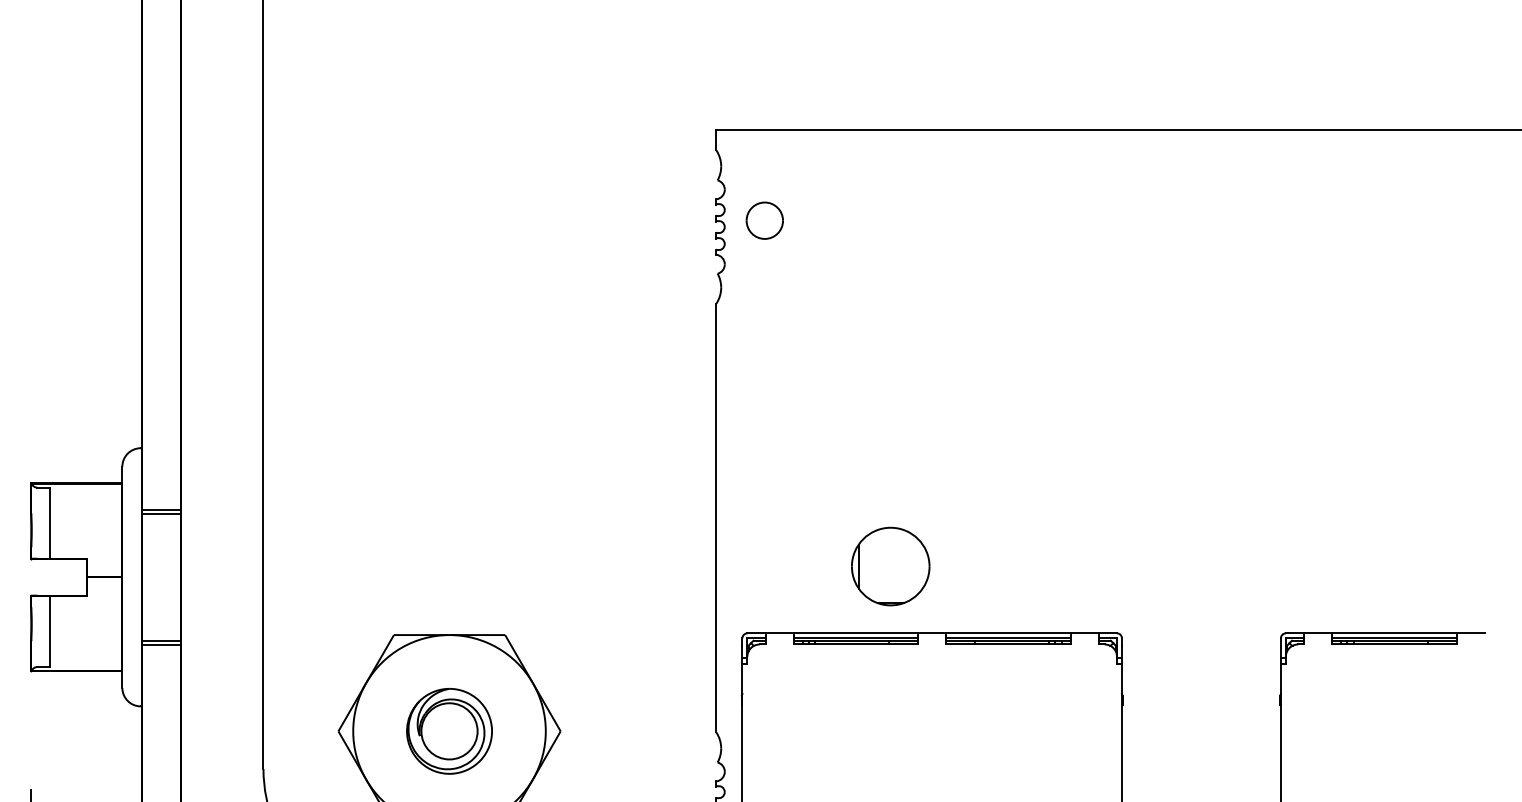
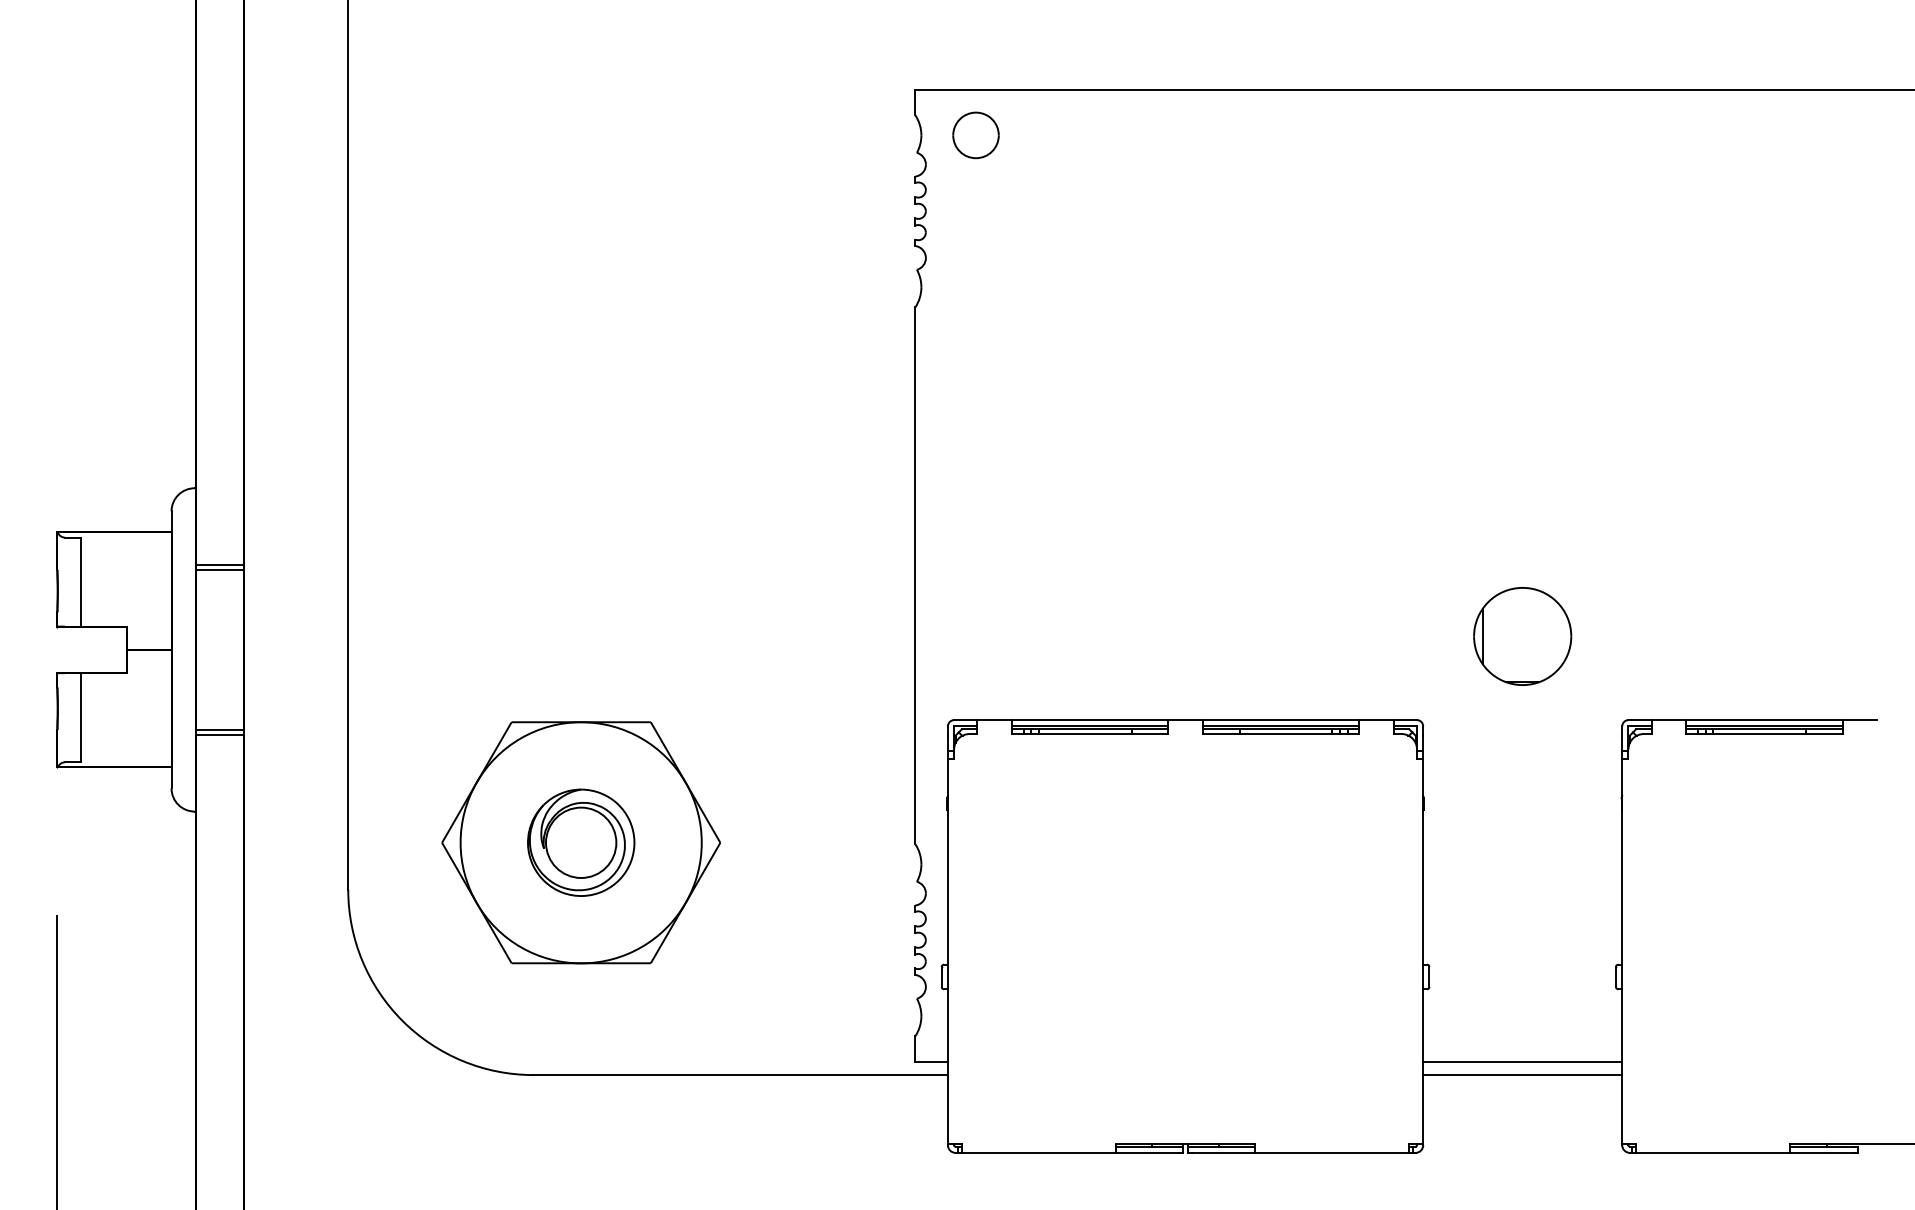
part: (764, 220) -> (975, 135), moved
part: (890, 566) -> (1522, 636), moved

